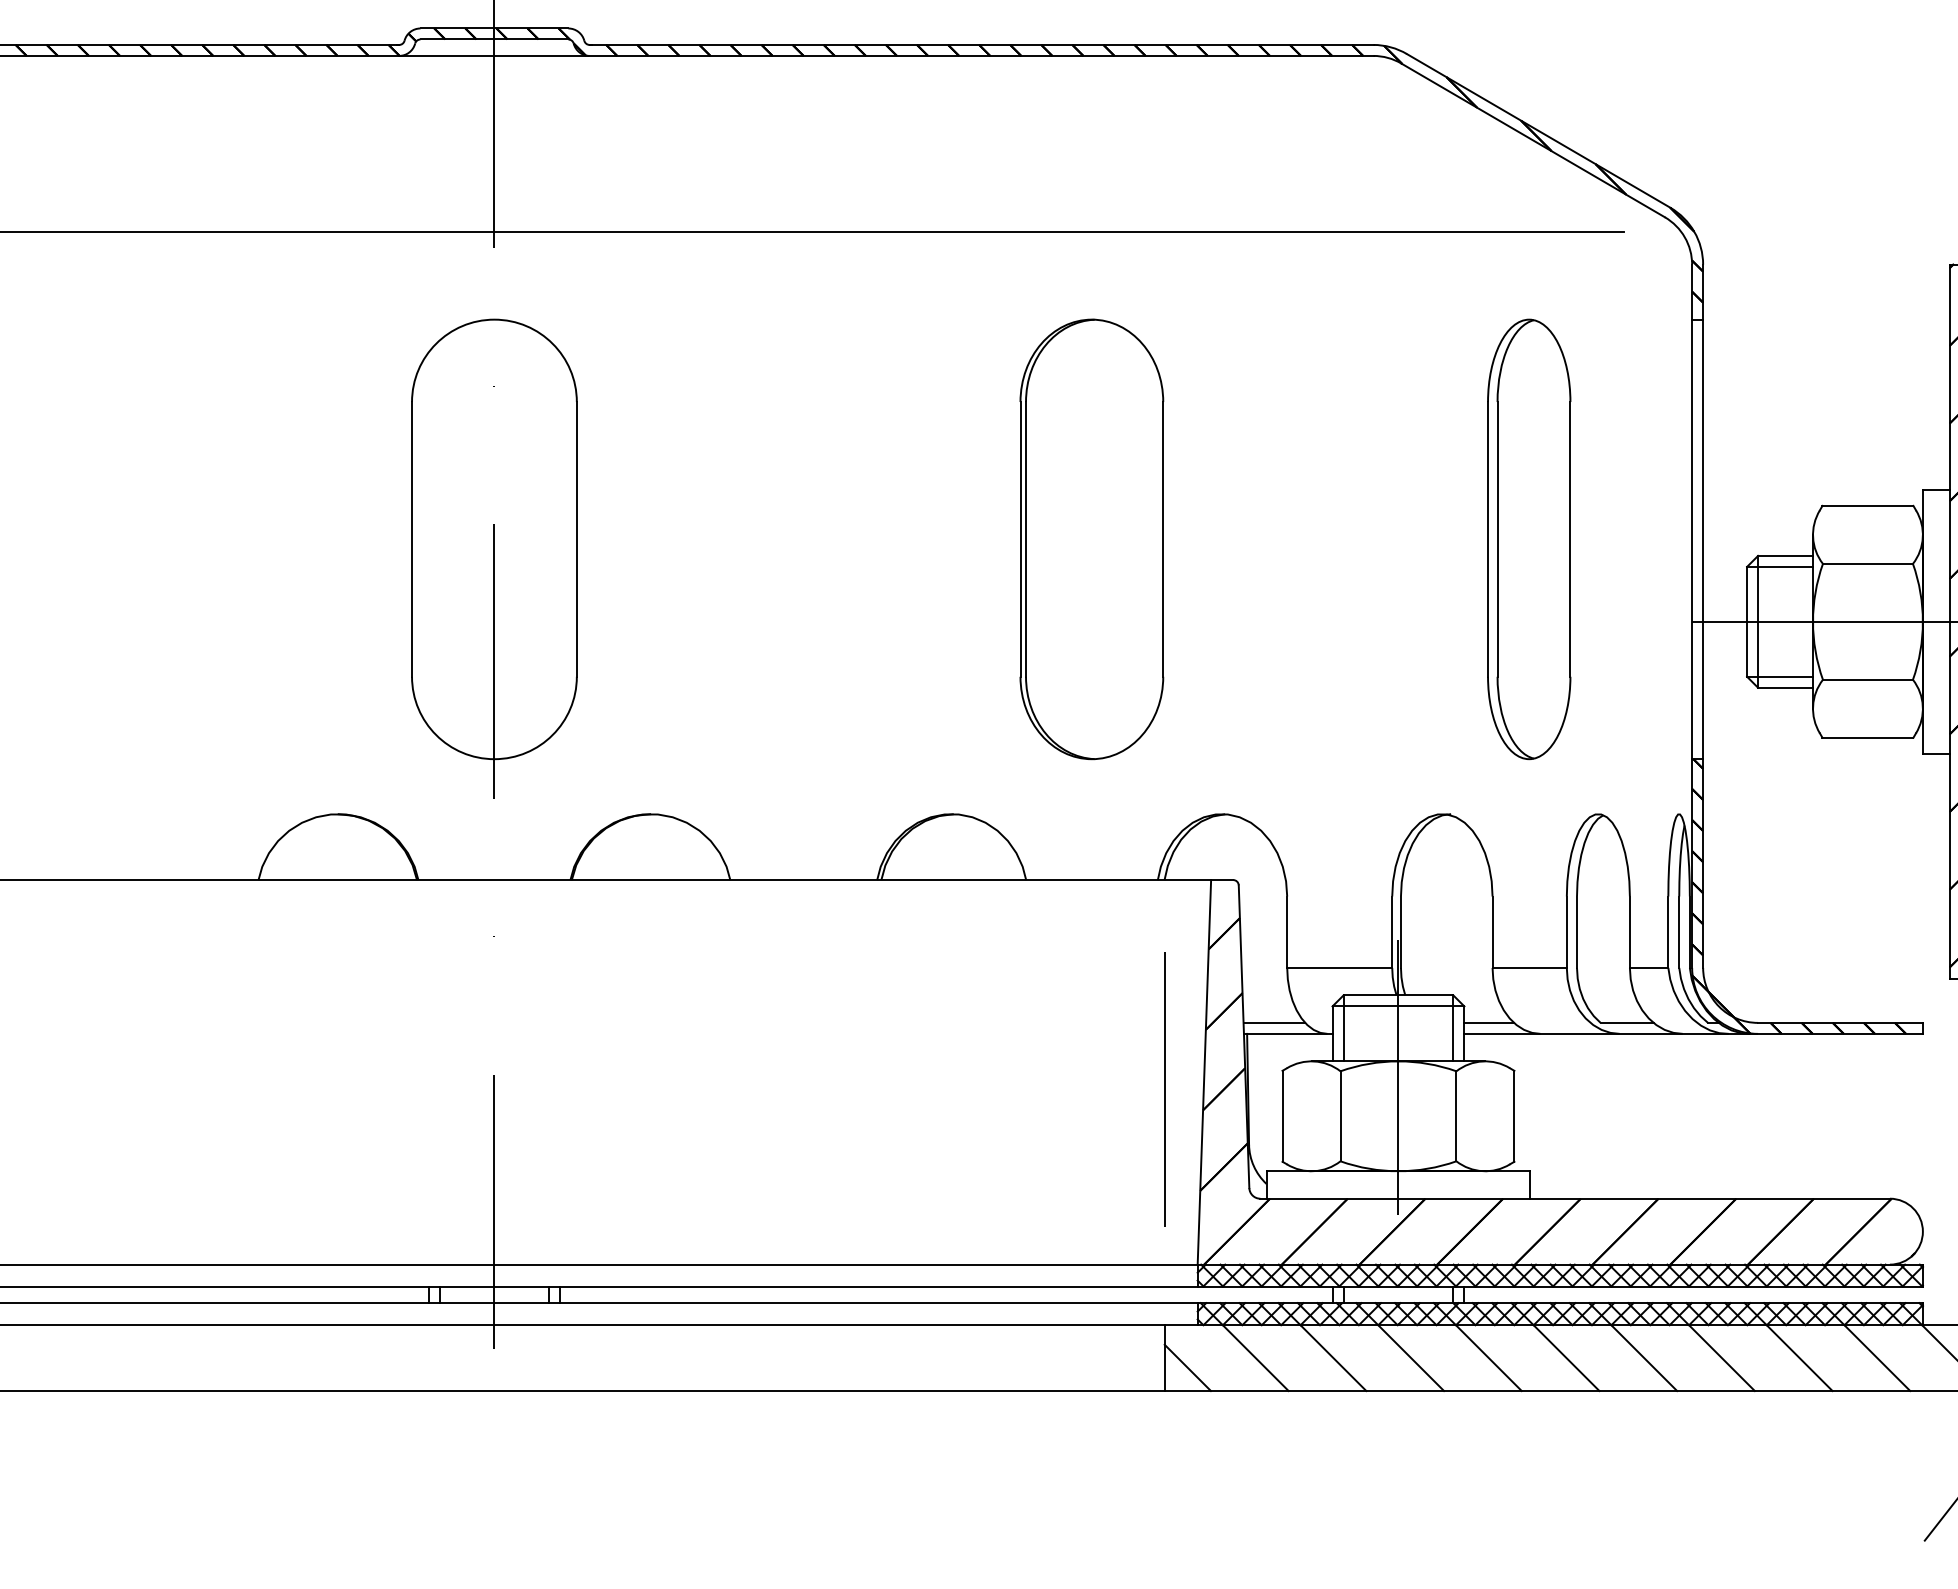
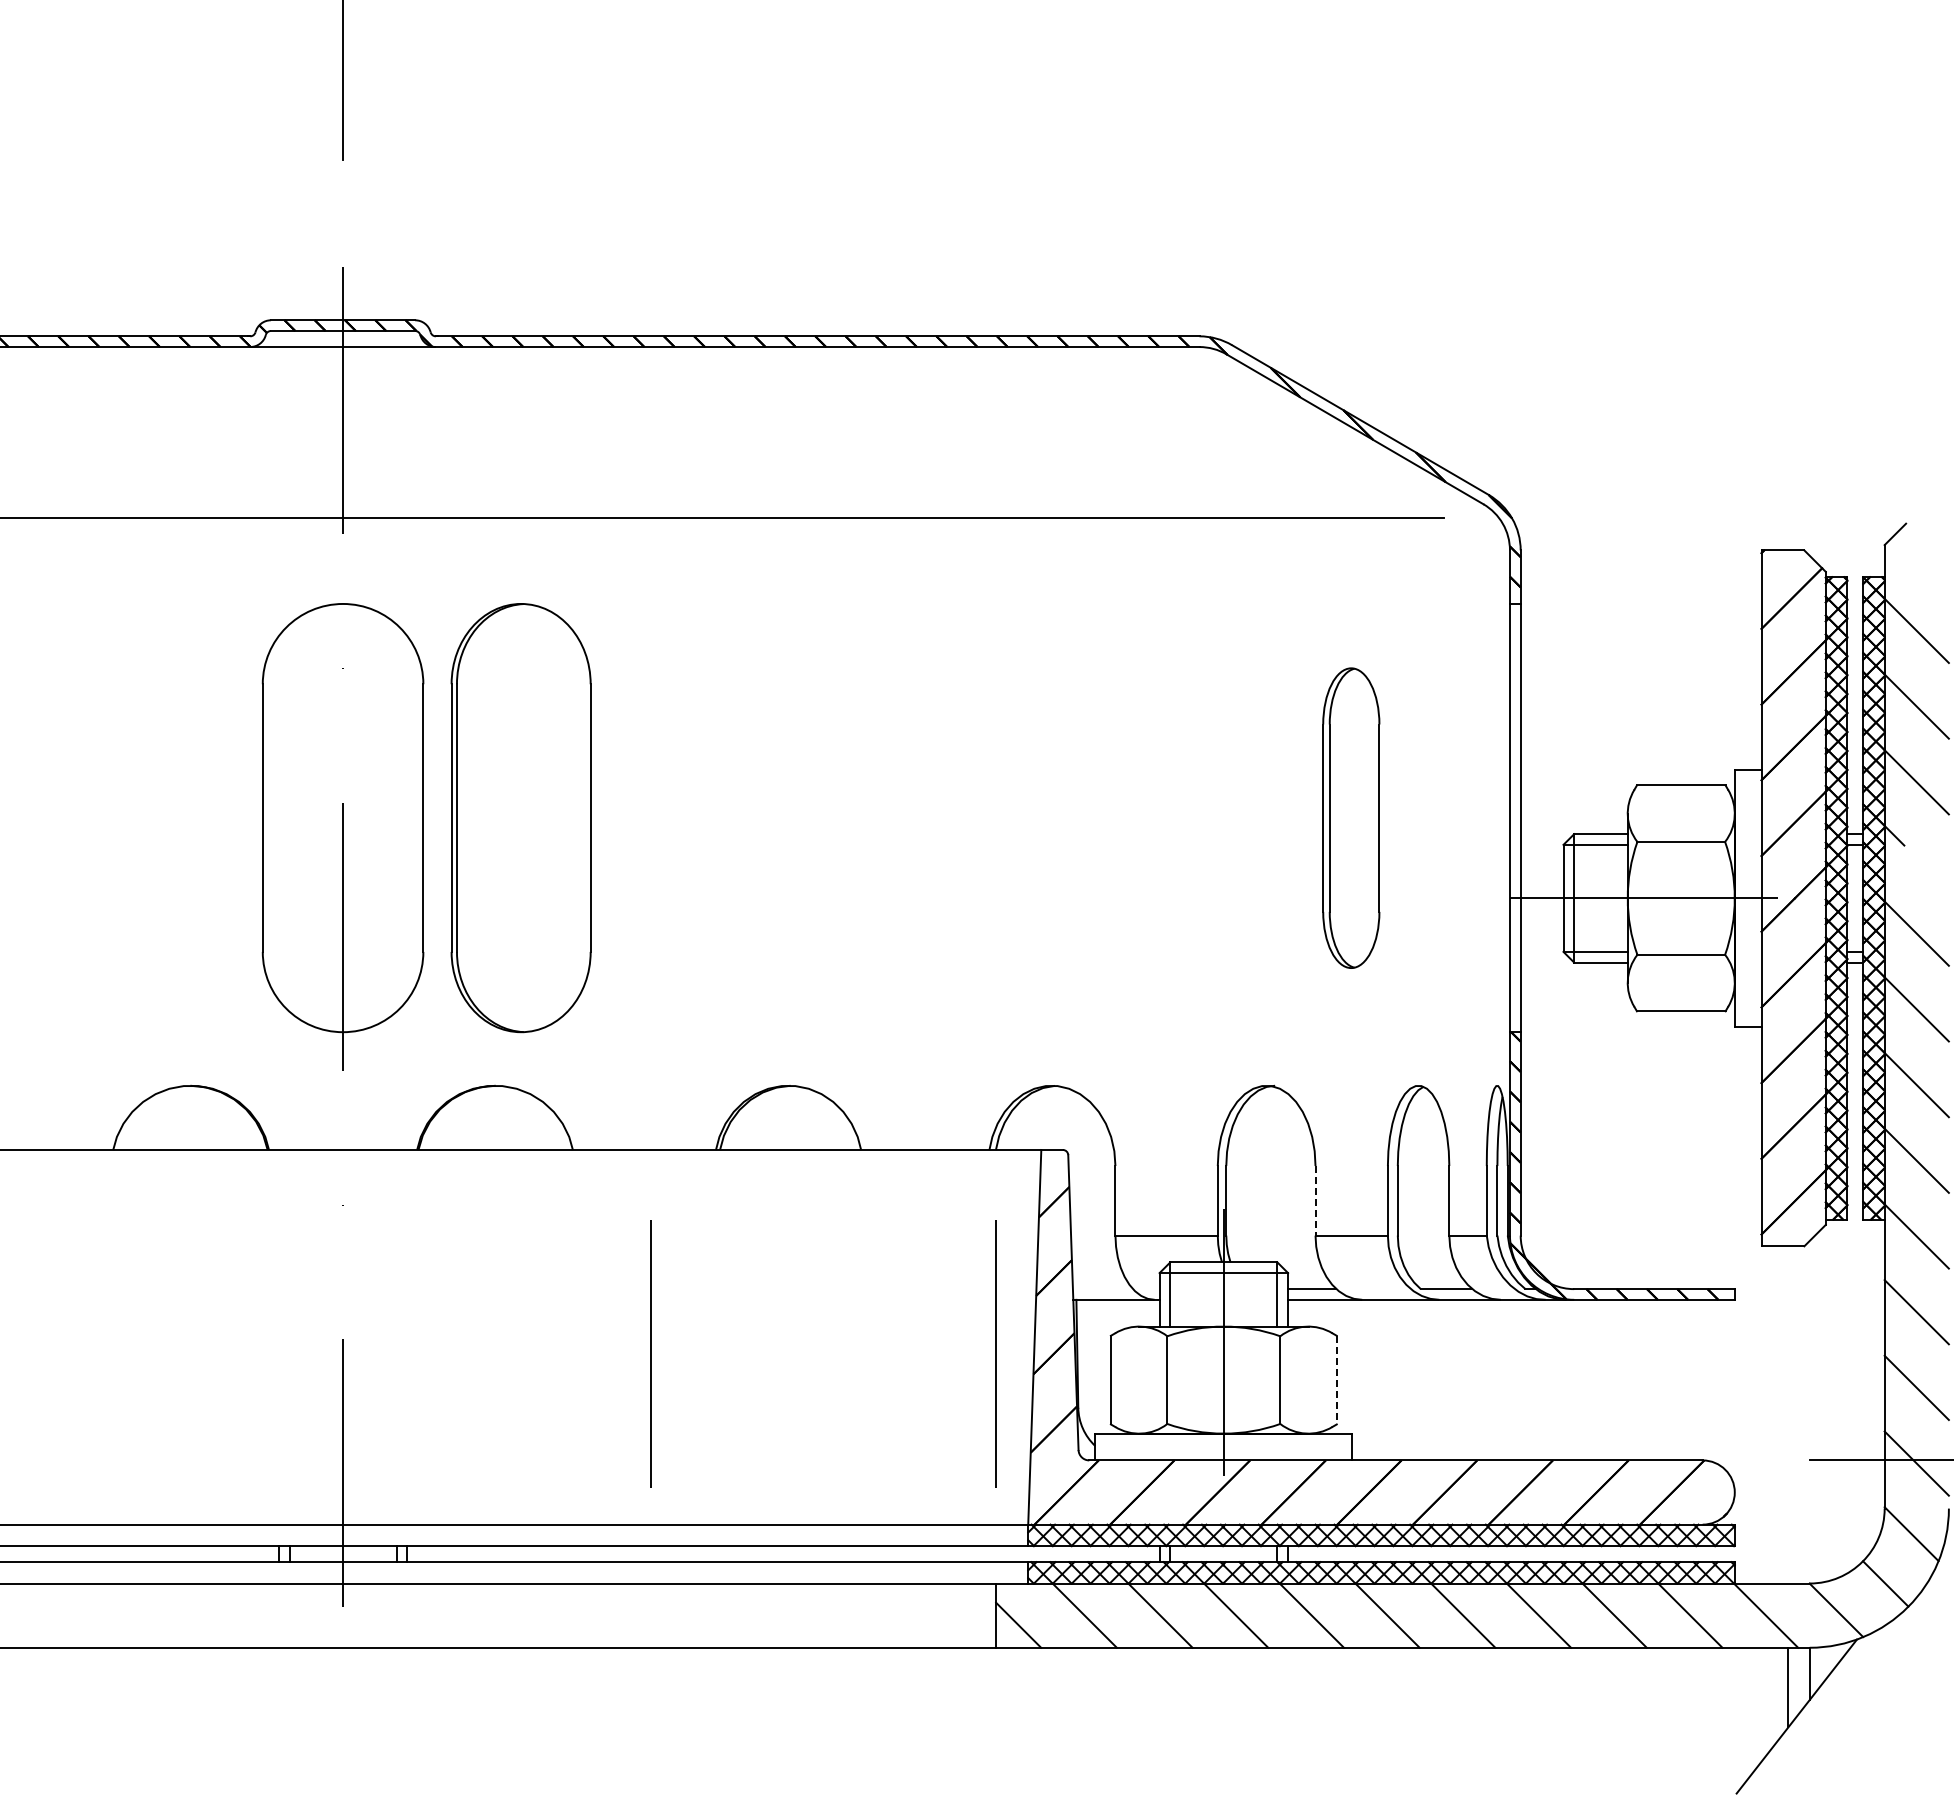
part: (1091, 539) -> (520, 818), moved
part: (1529, 539) -> (1351, 818), size x0.7
line: (1492, 931) -> (1315, 1200), solid -> dashed
line: (1273, 1023) -> (1102, 1289), removed
line: (809, 1088) -> (650, 1353), added
line: (1514, 1116) -> (1336, 1380), solid -> dashed

